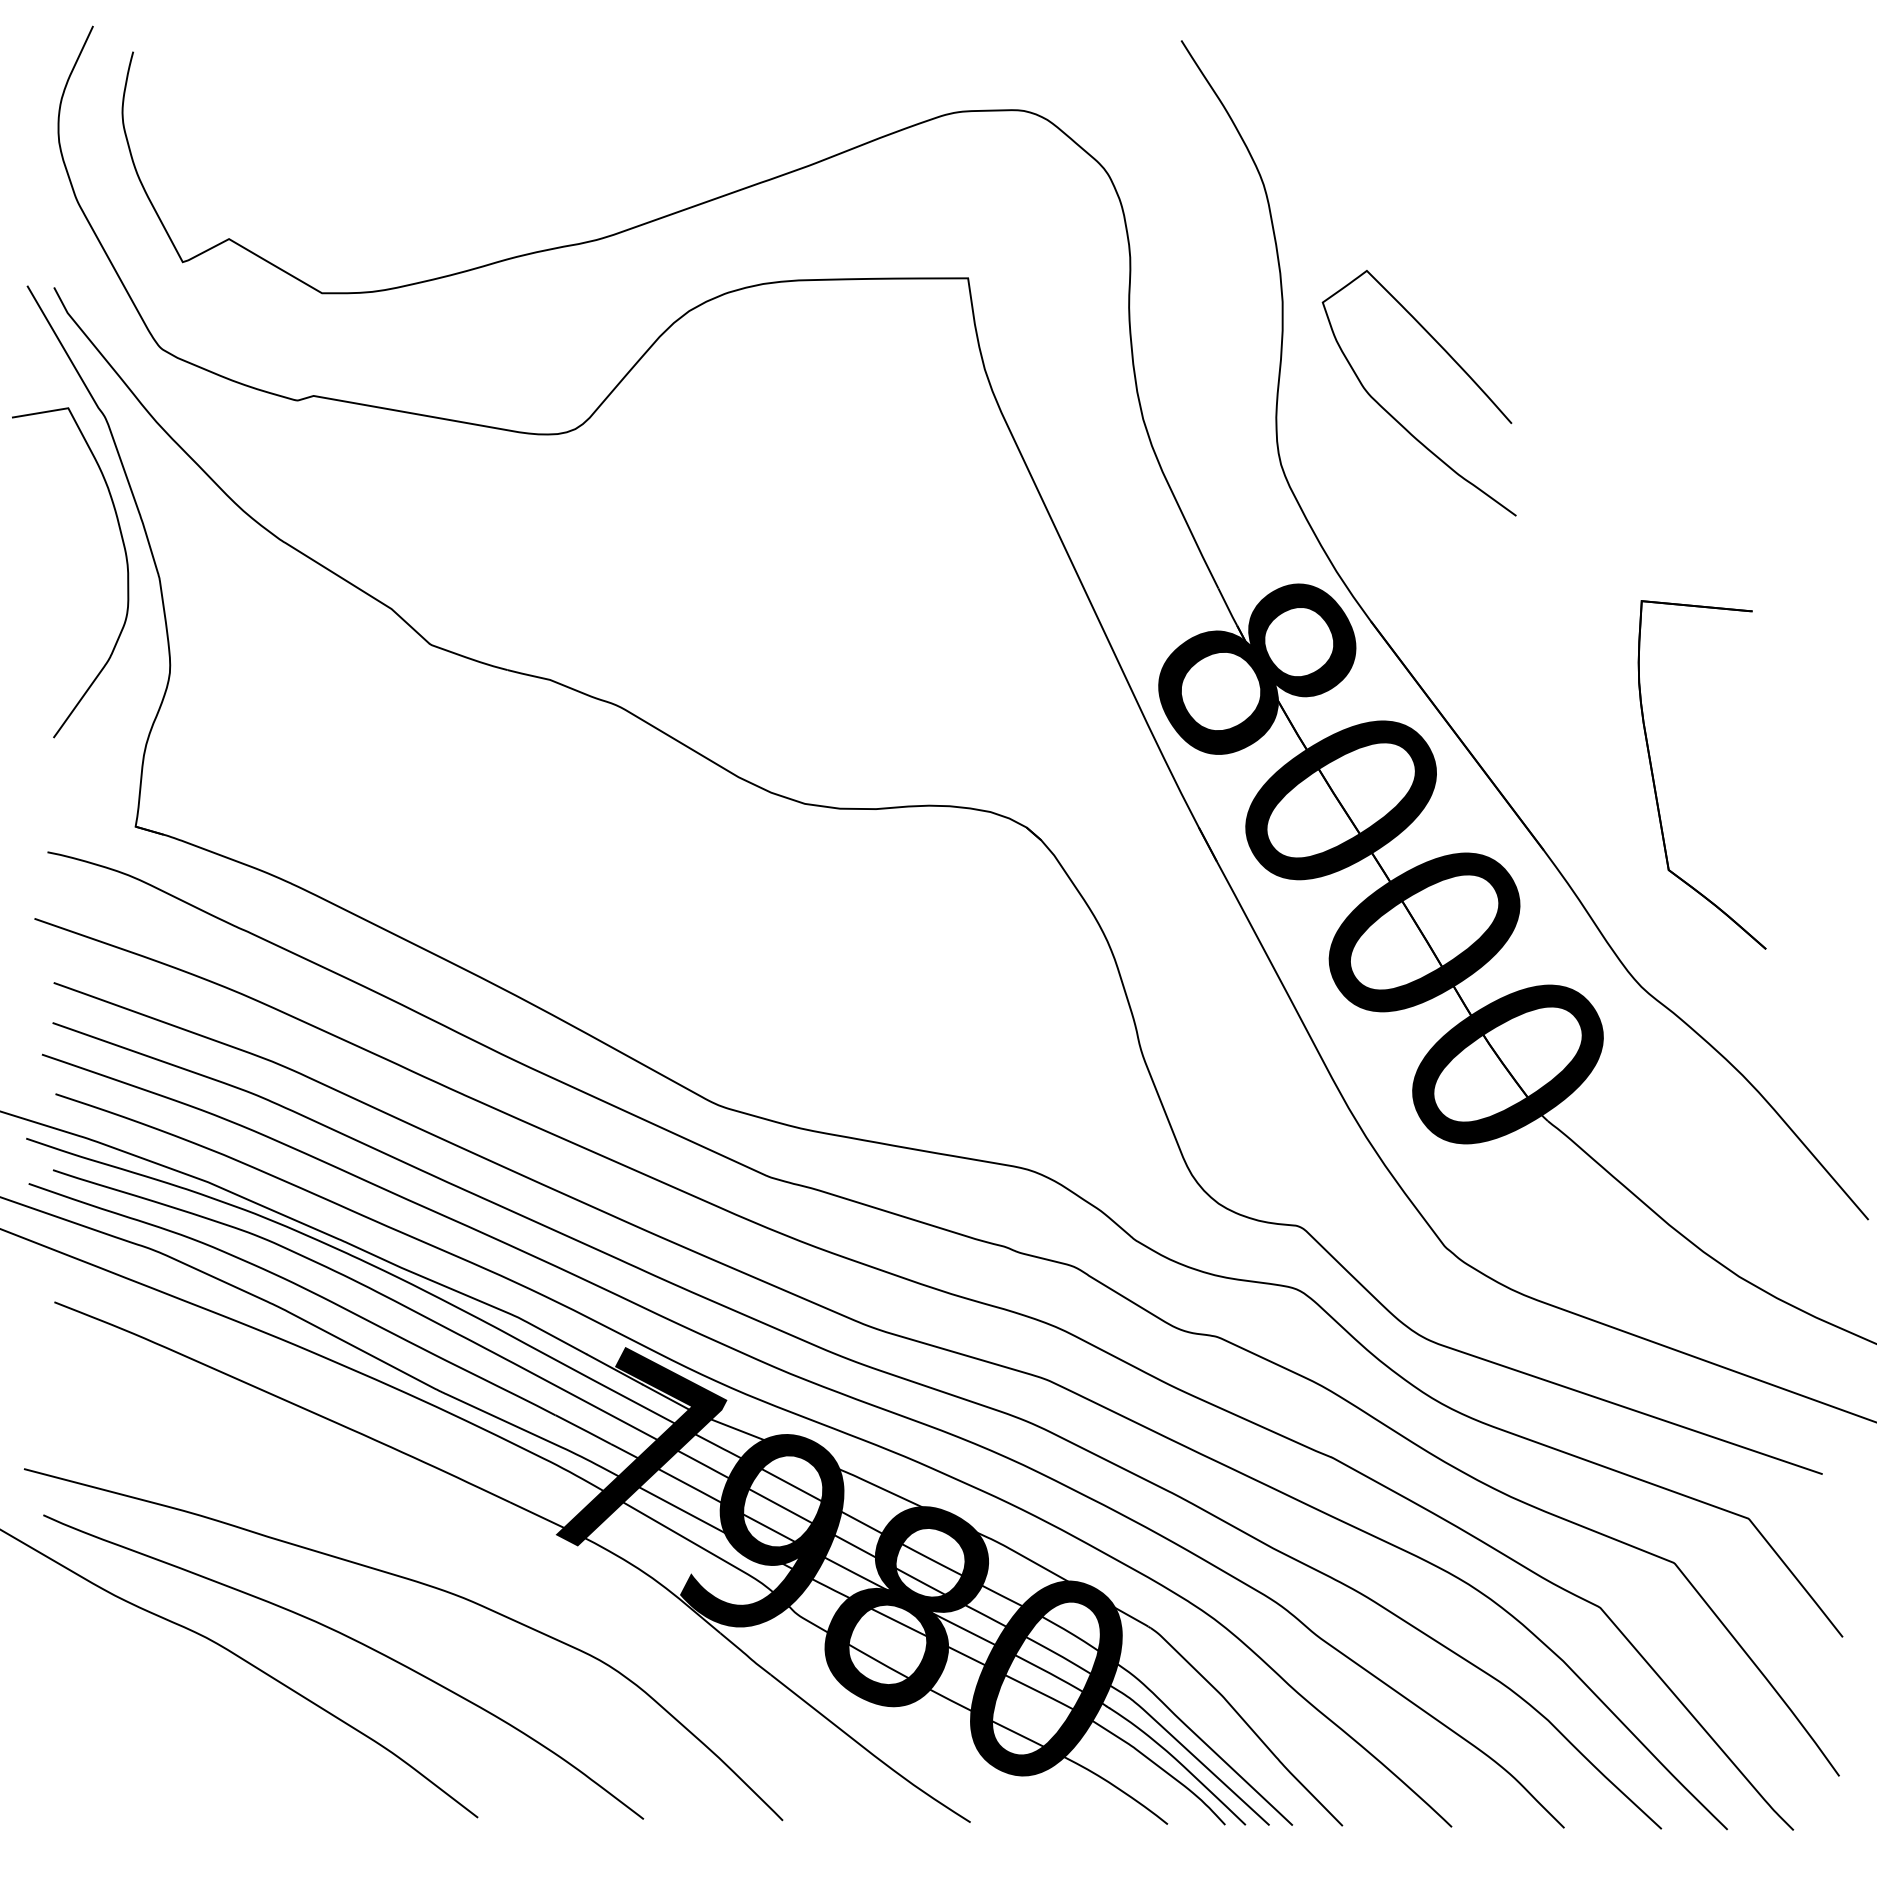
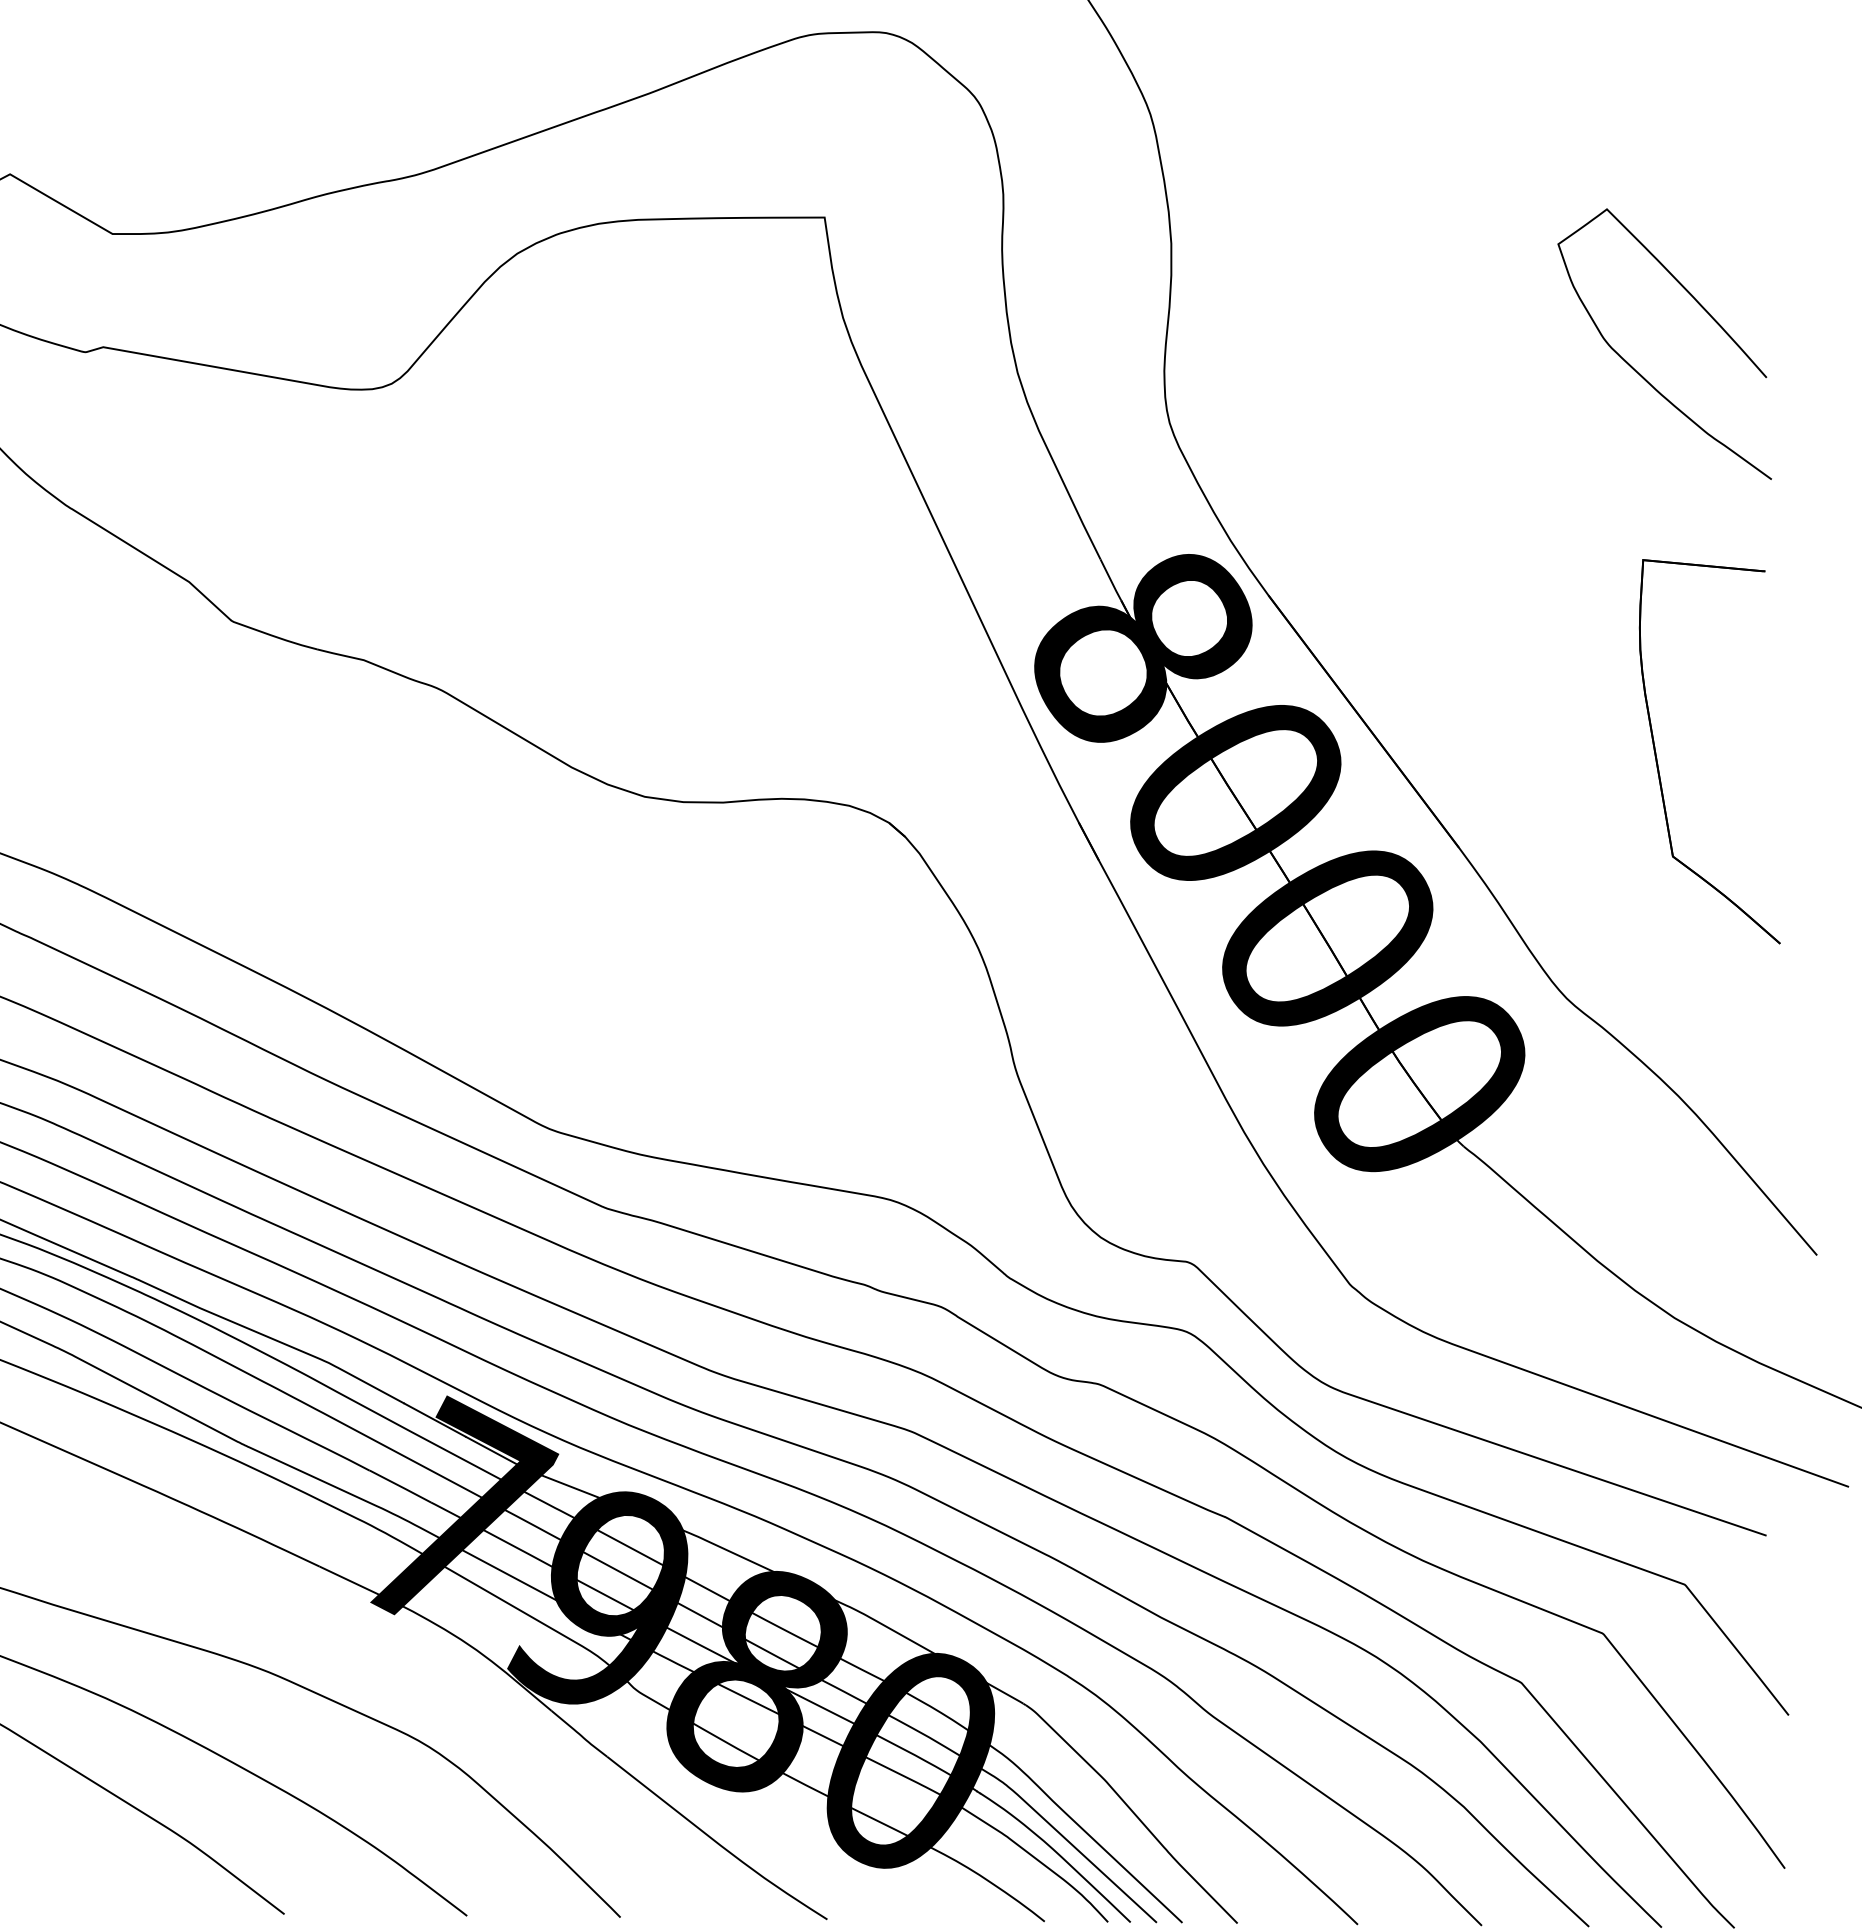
curve: (1394, 417) -> (1637, 370), moved
part: (1655, 784) -> (1658, 762), moved

